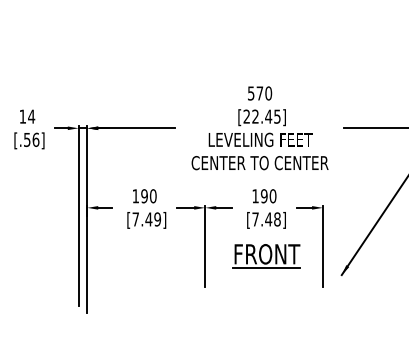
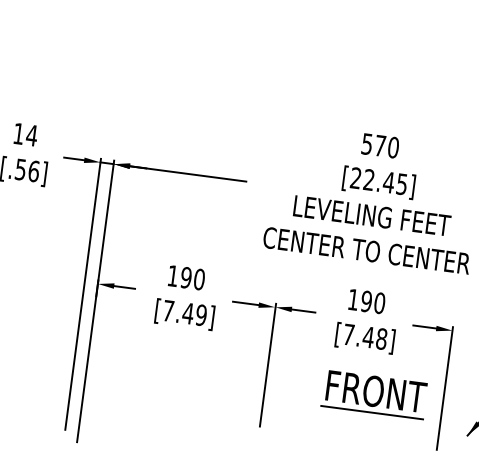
part: (266, 256) -> (374, 394), moved

